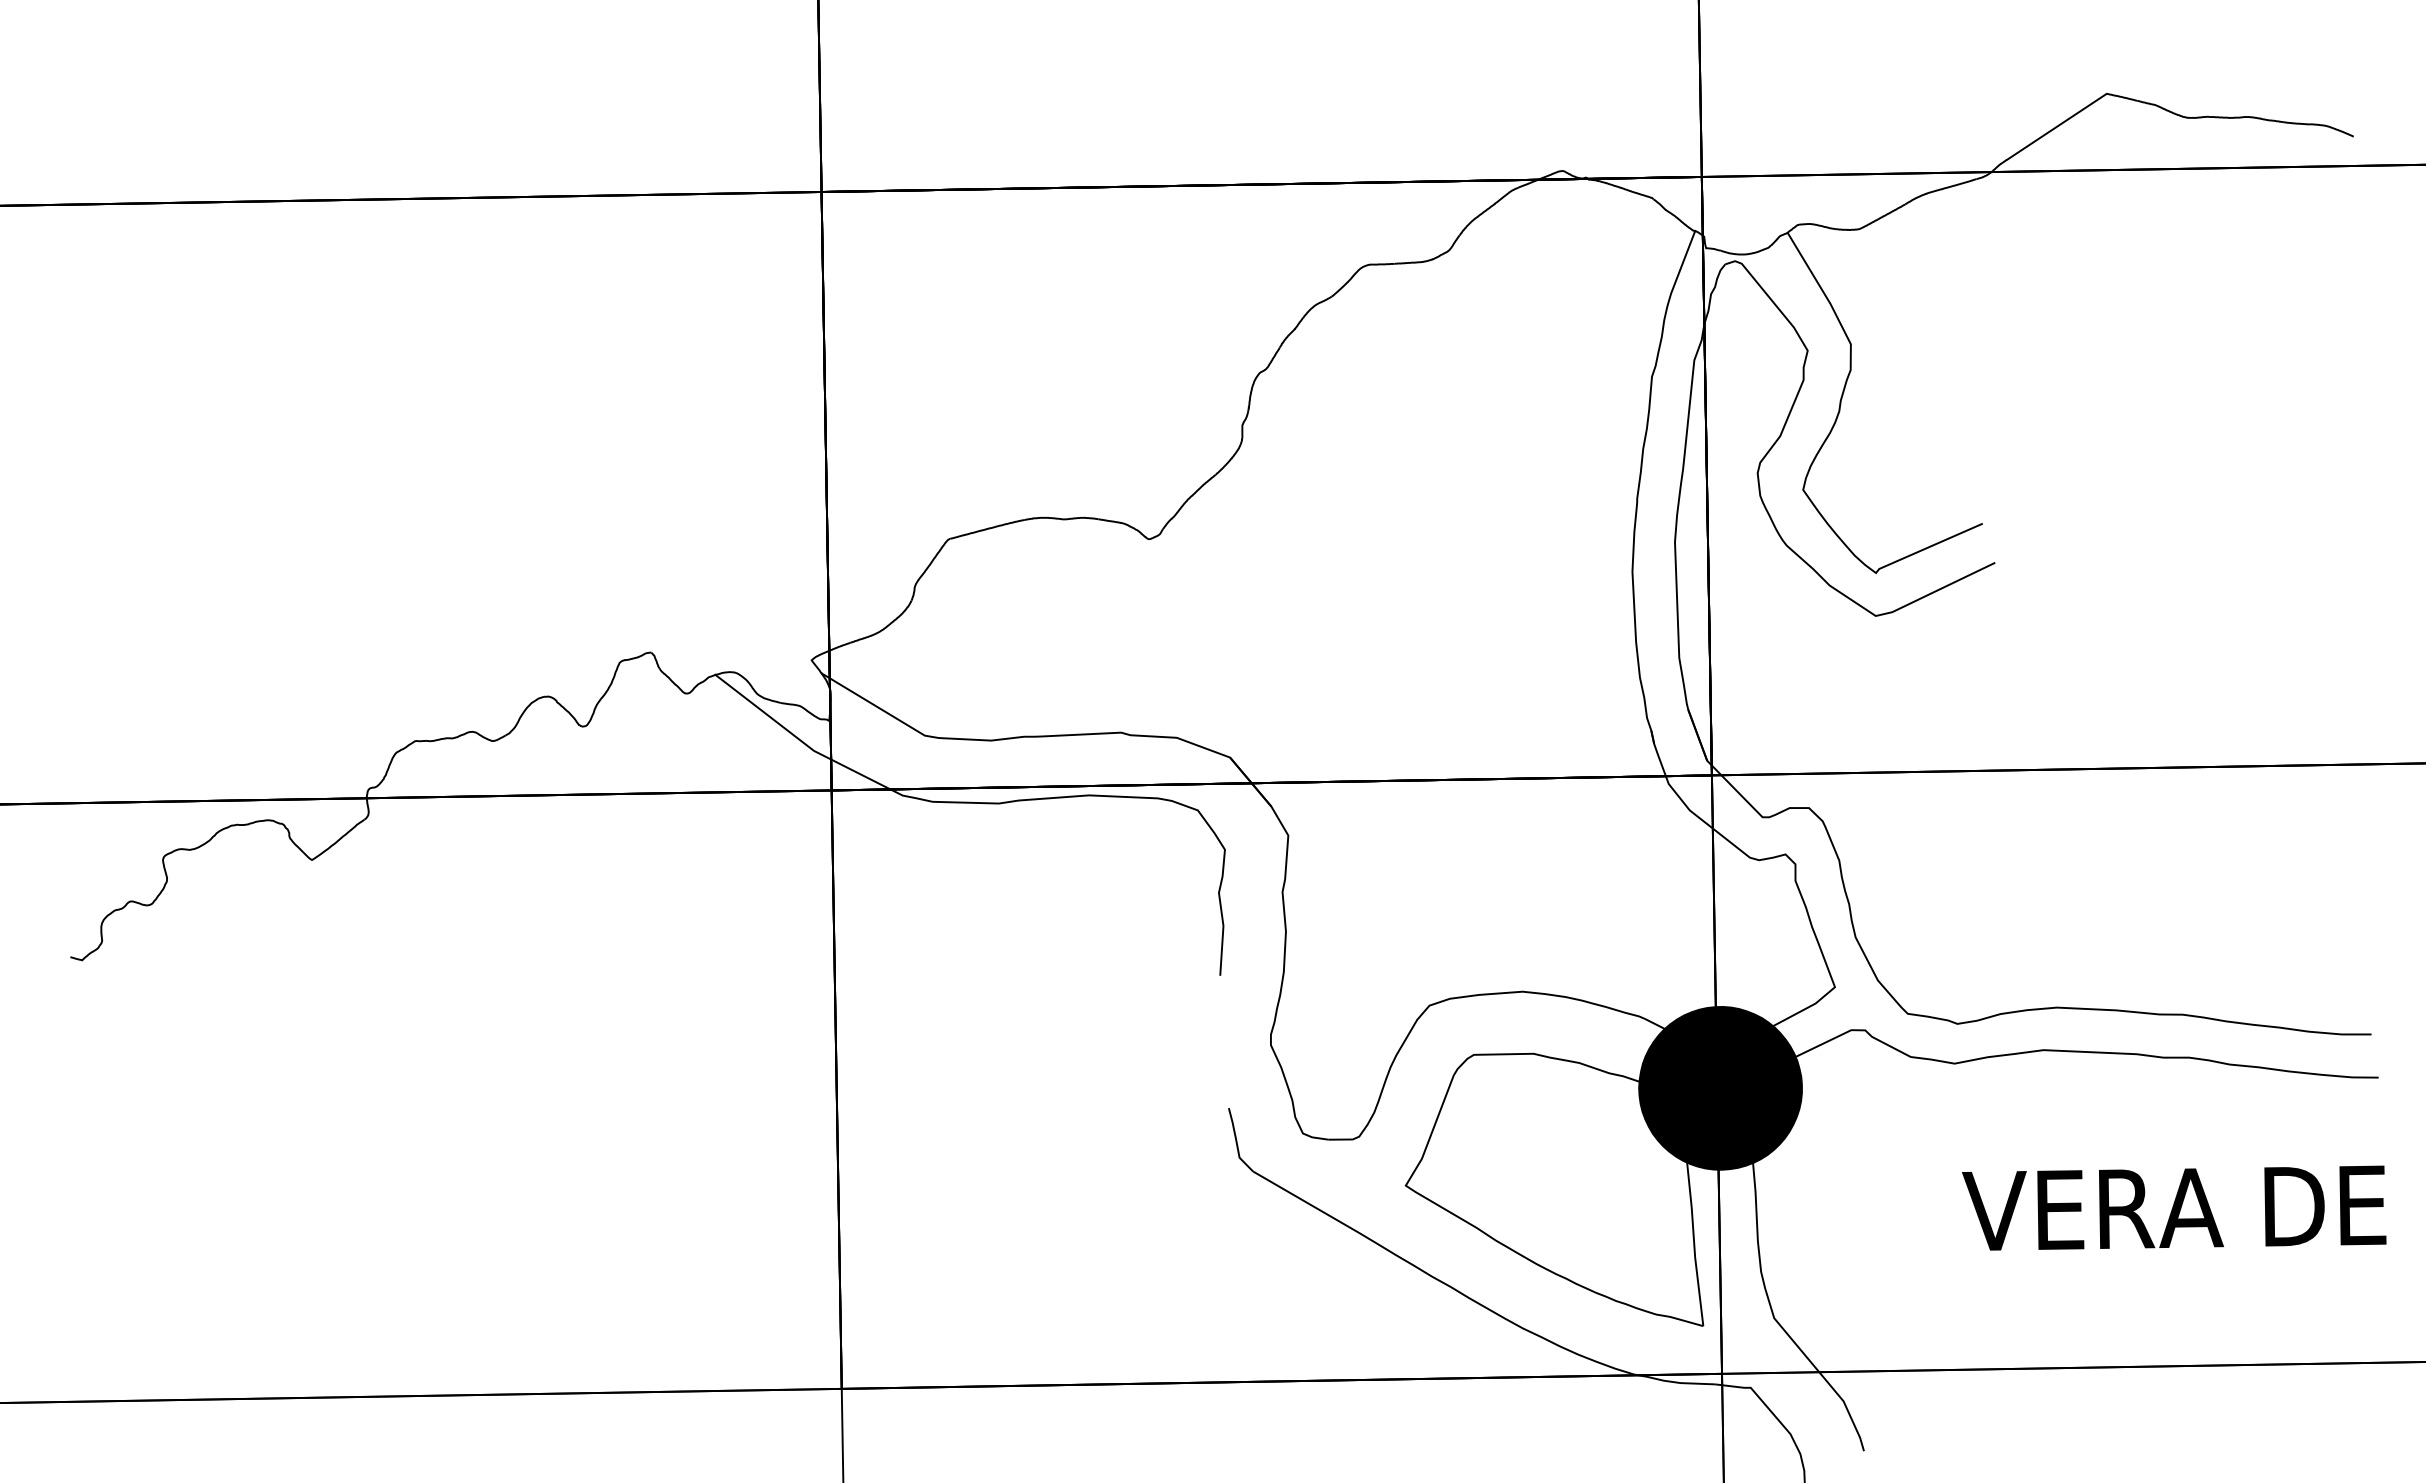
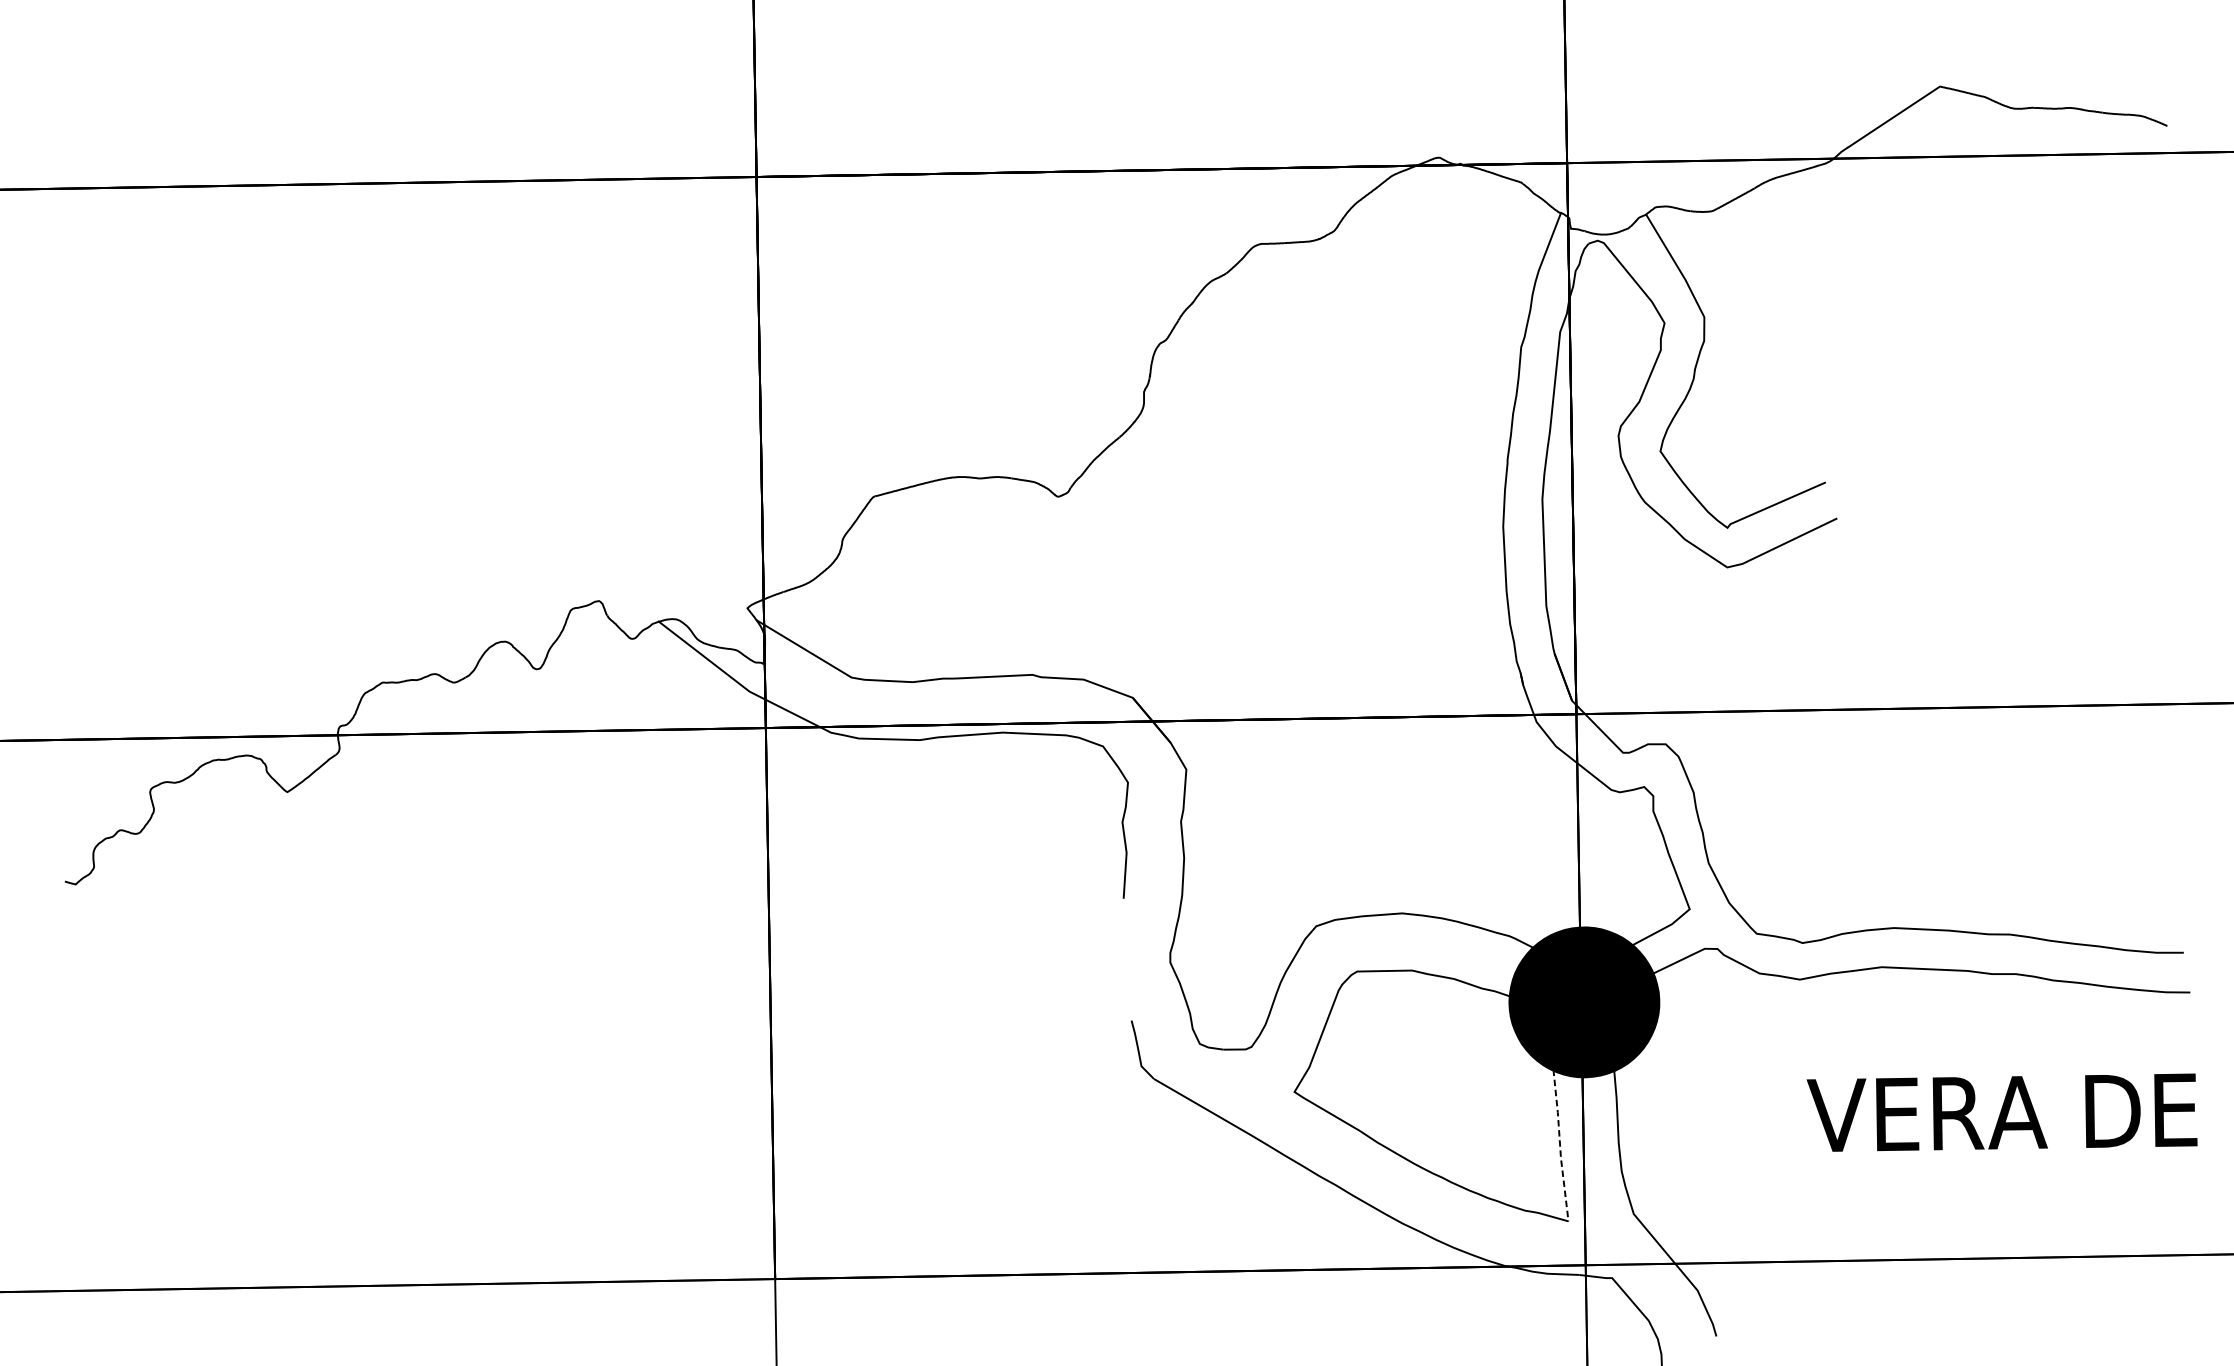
line: (1694, 1244) -> (1560, 1146), solid -> dashed

